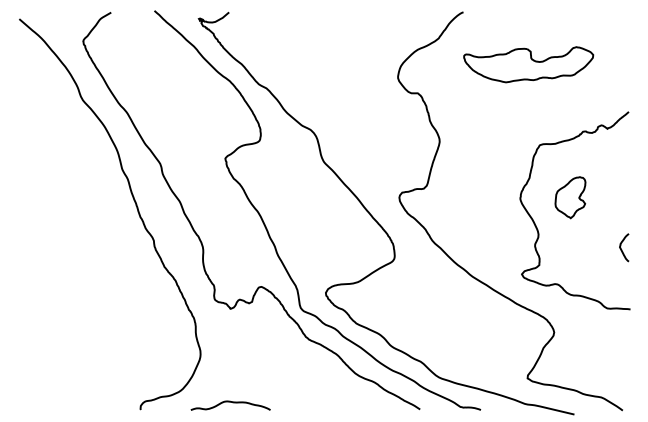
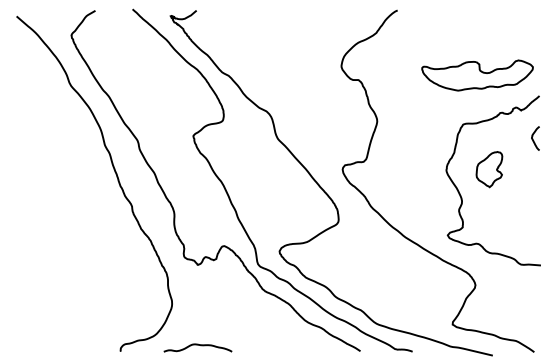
part: (528, 64) -> (477, 75), moved
curve: (621, 247) -> (533, 138), moved

